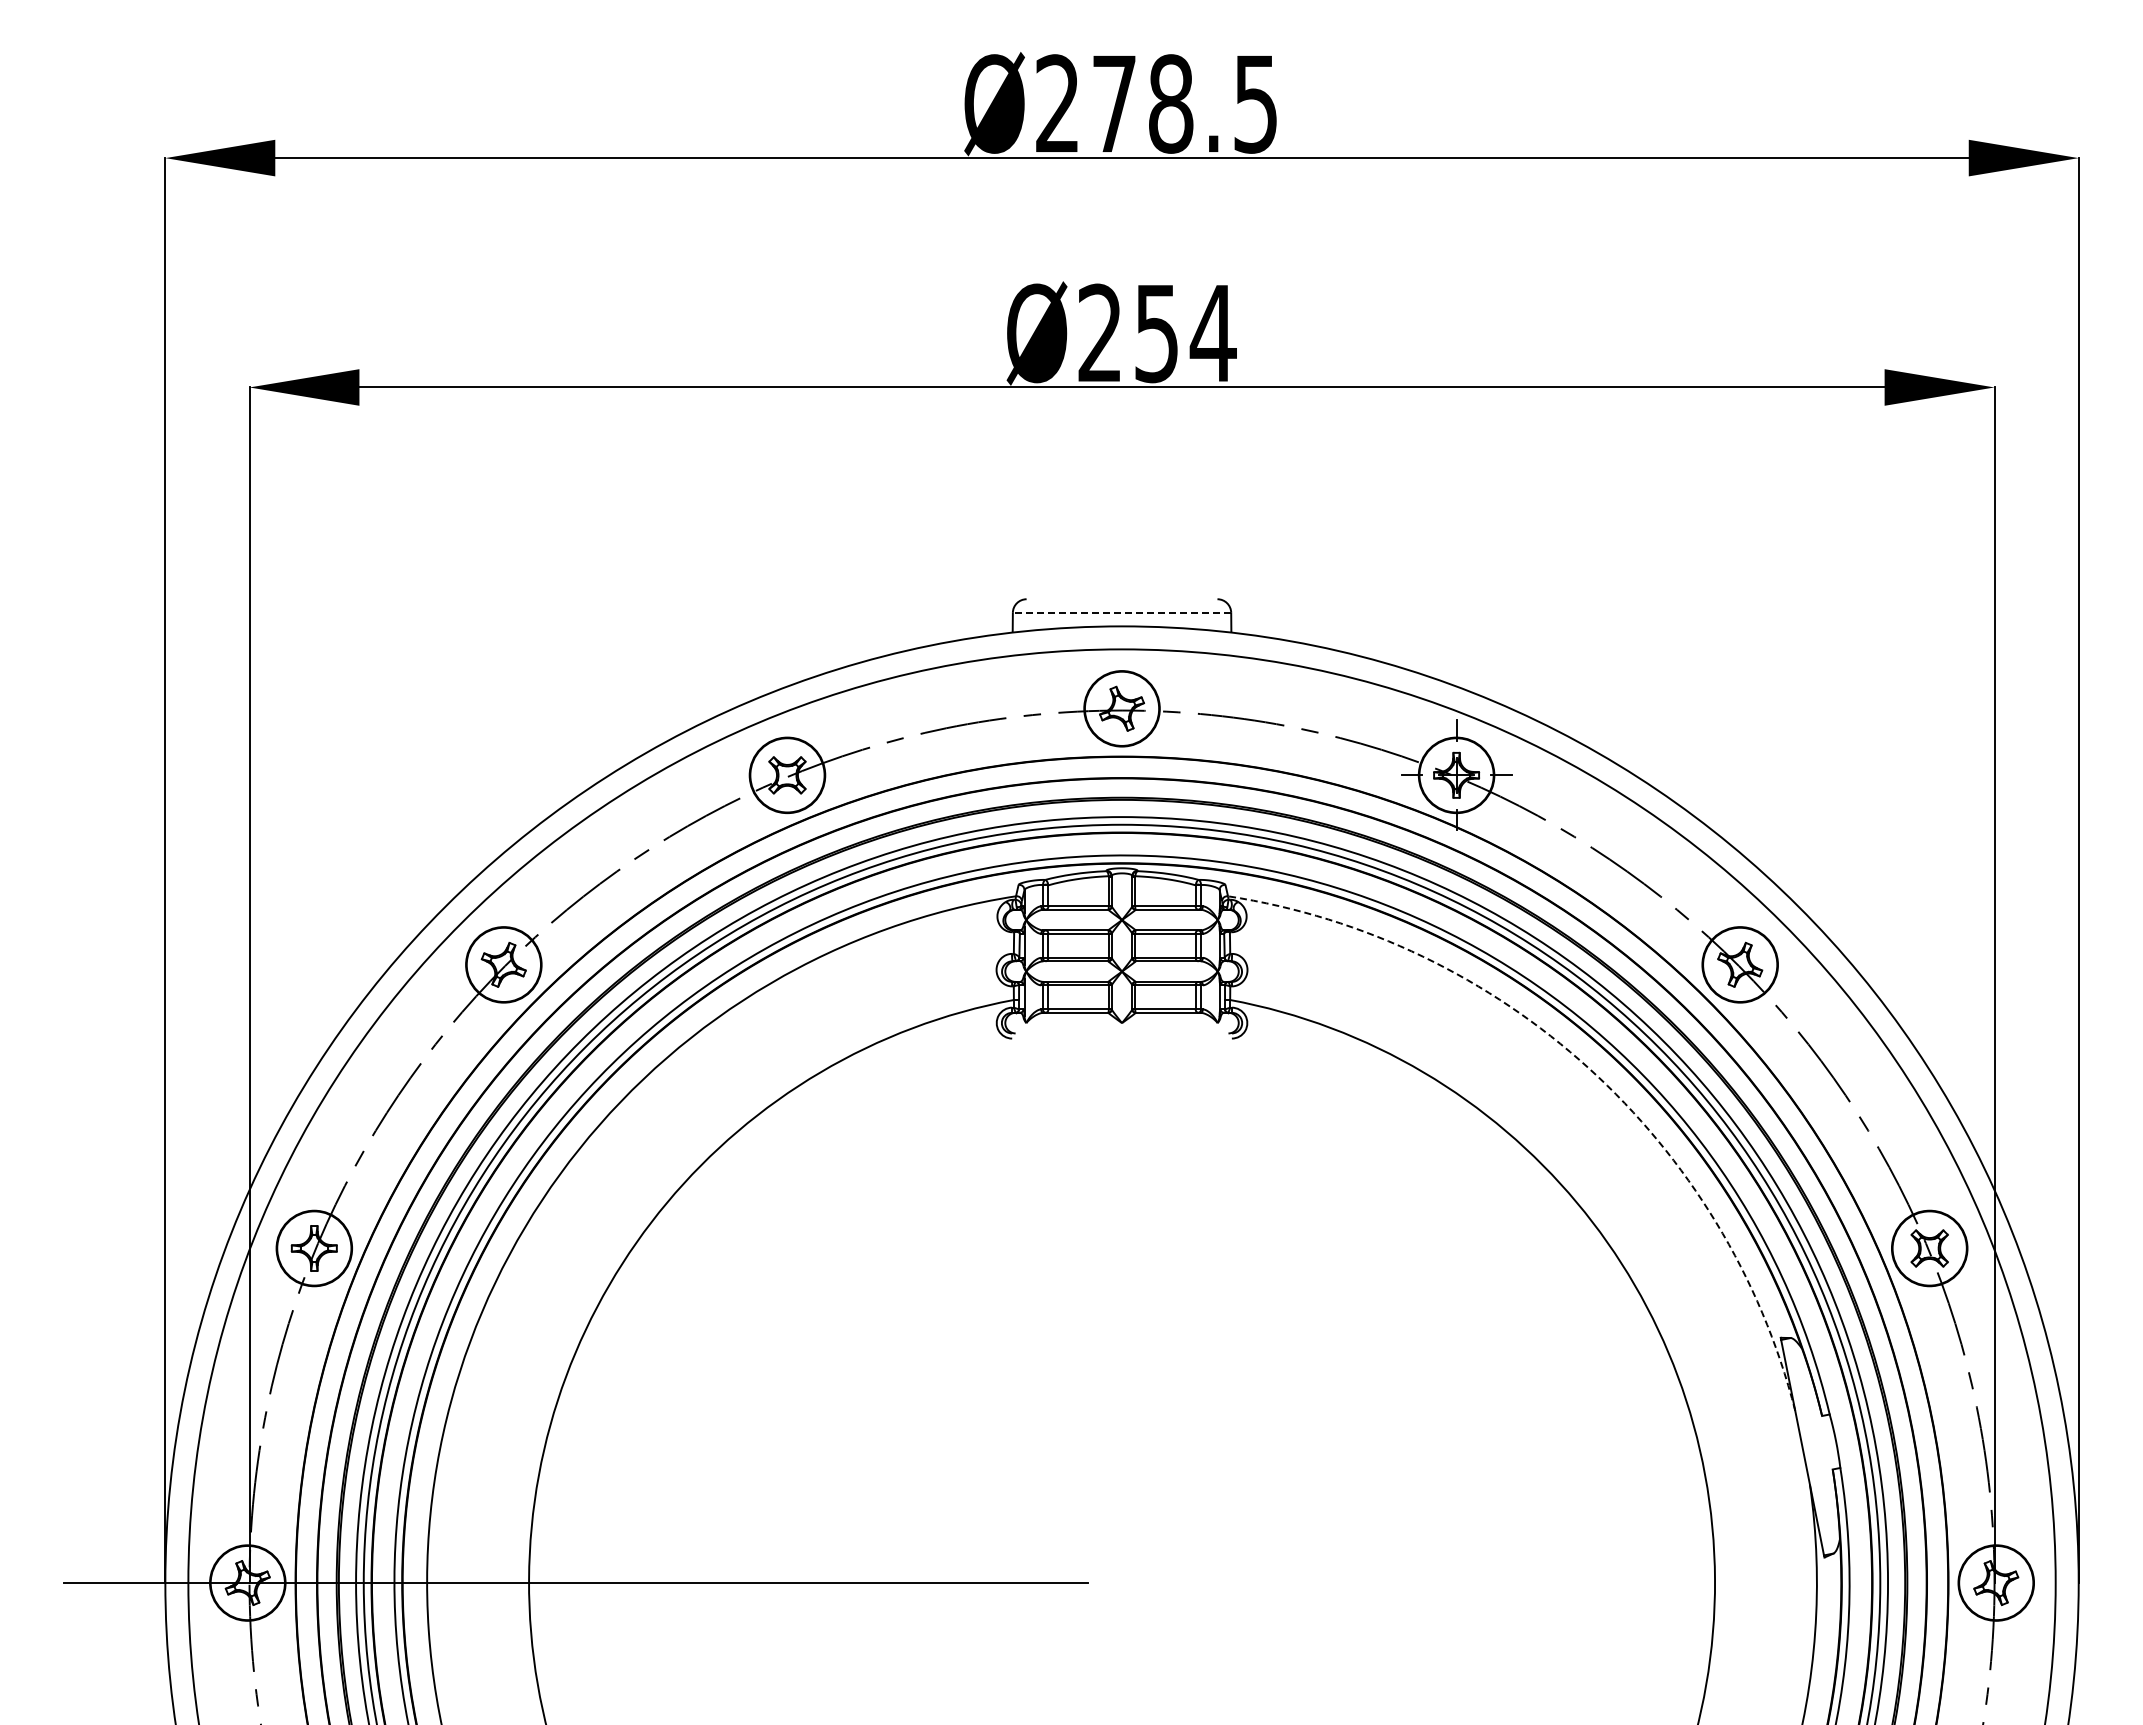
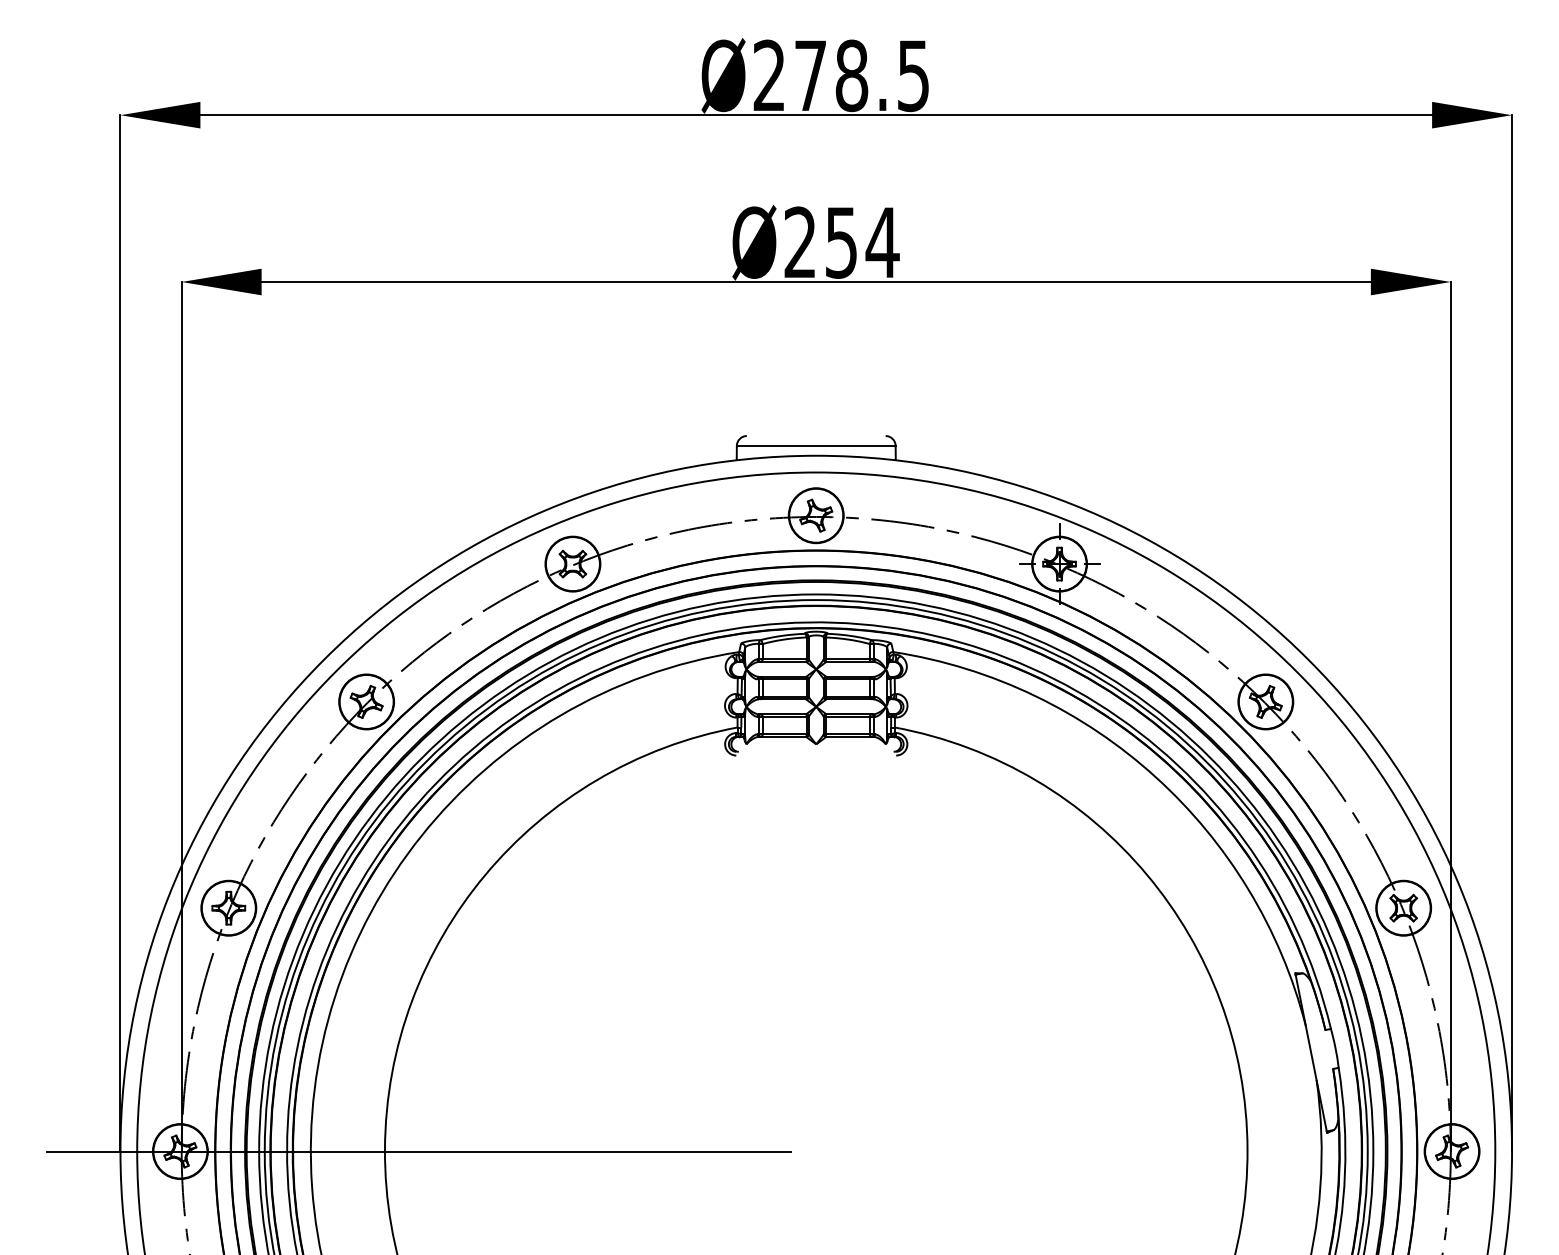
line: (1121, 612) -> (815, 445), dashed -> solid
arc: (1588, 1068) -> (1155, 777), dashed -> solid

